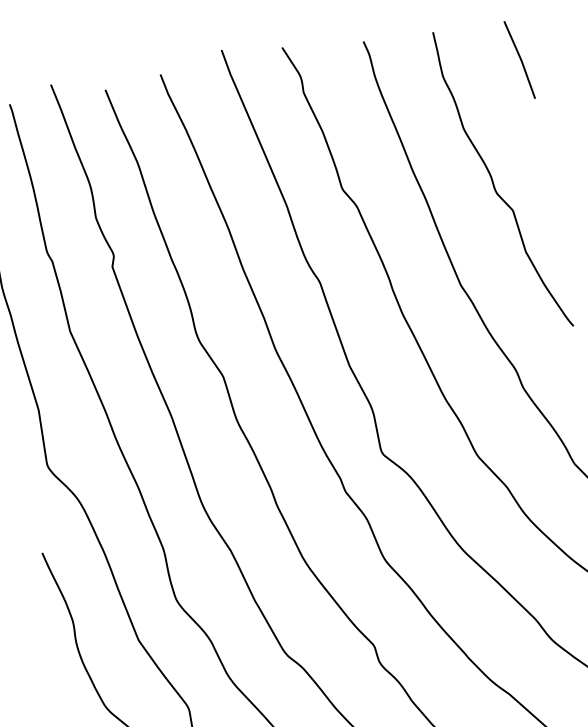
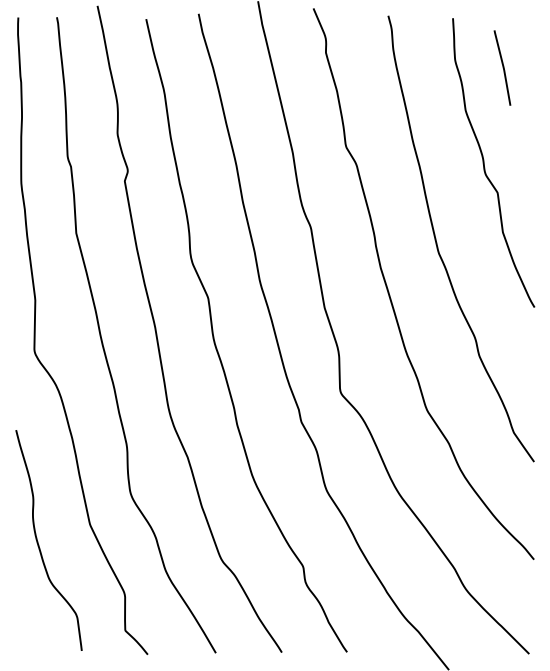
curve: (519, 59) -> (502, 67), moved

